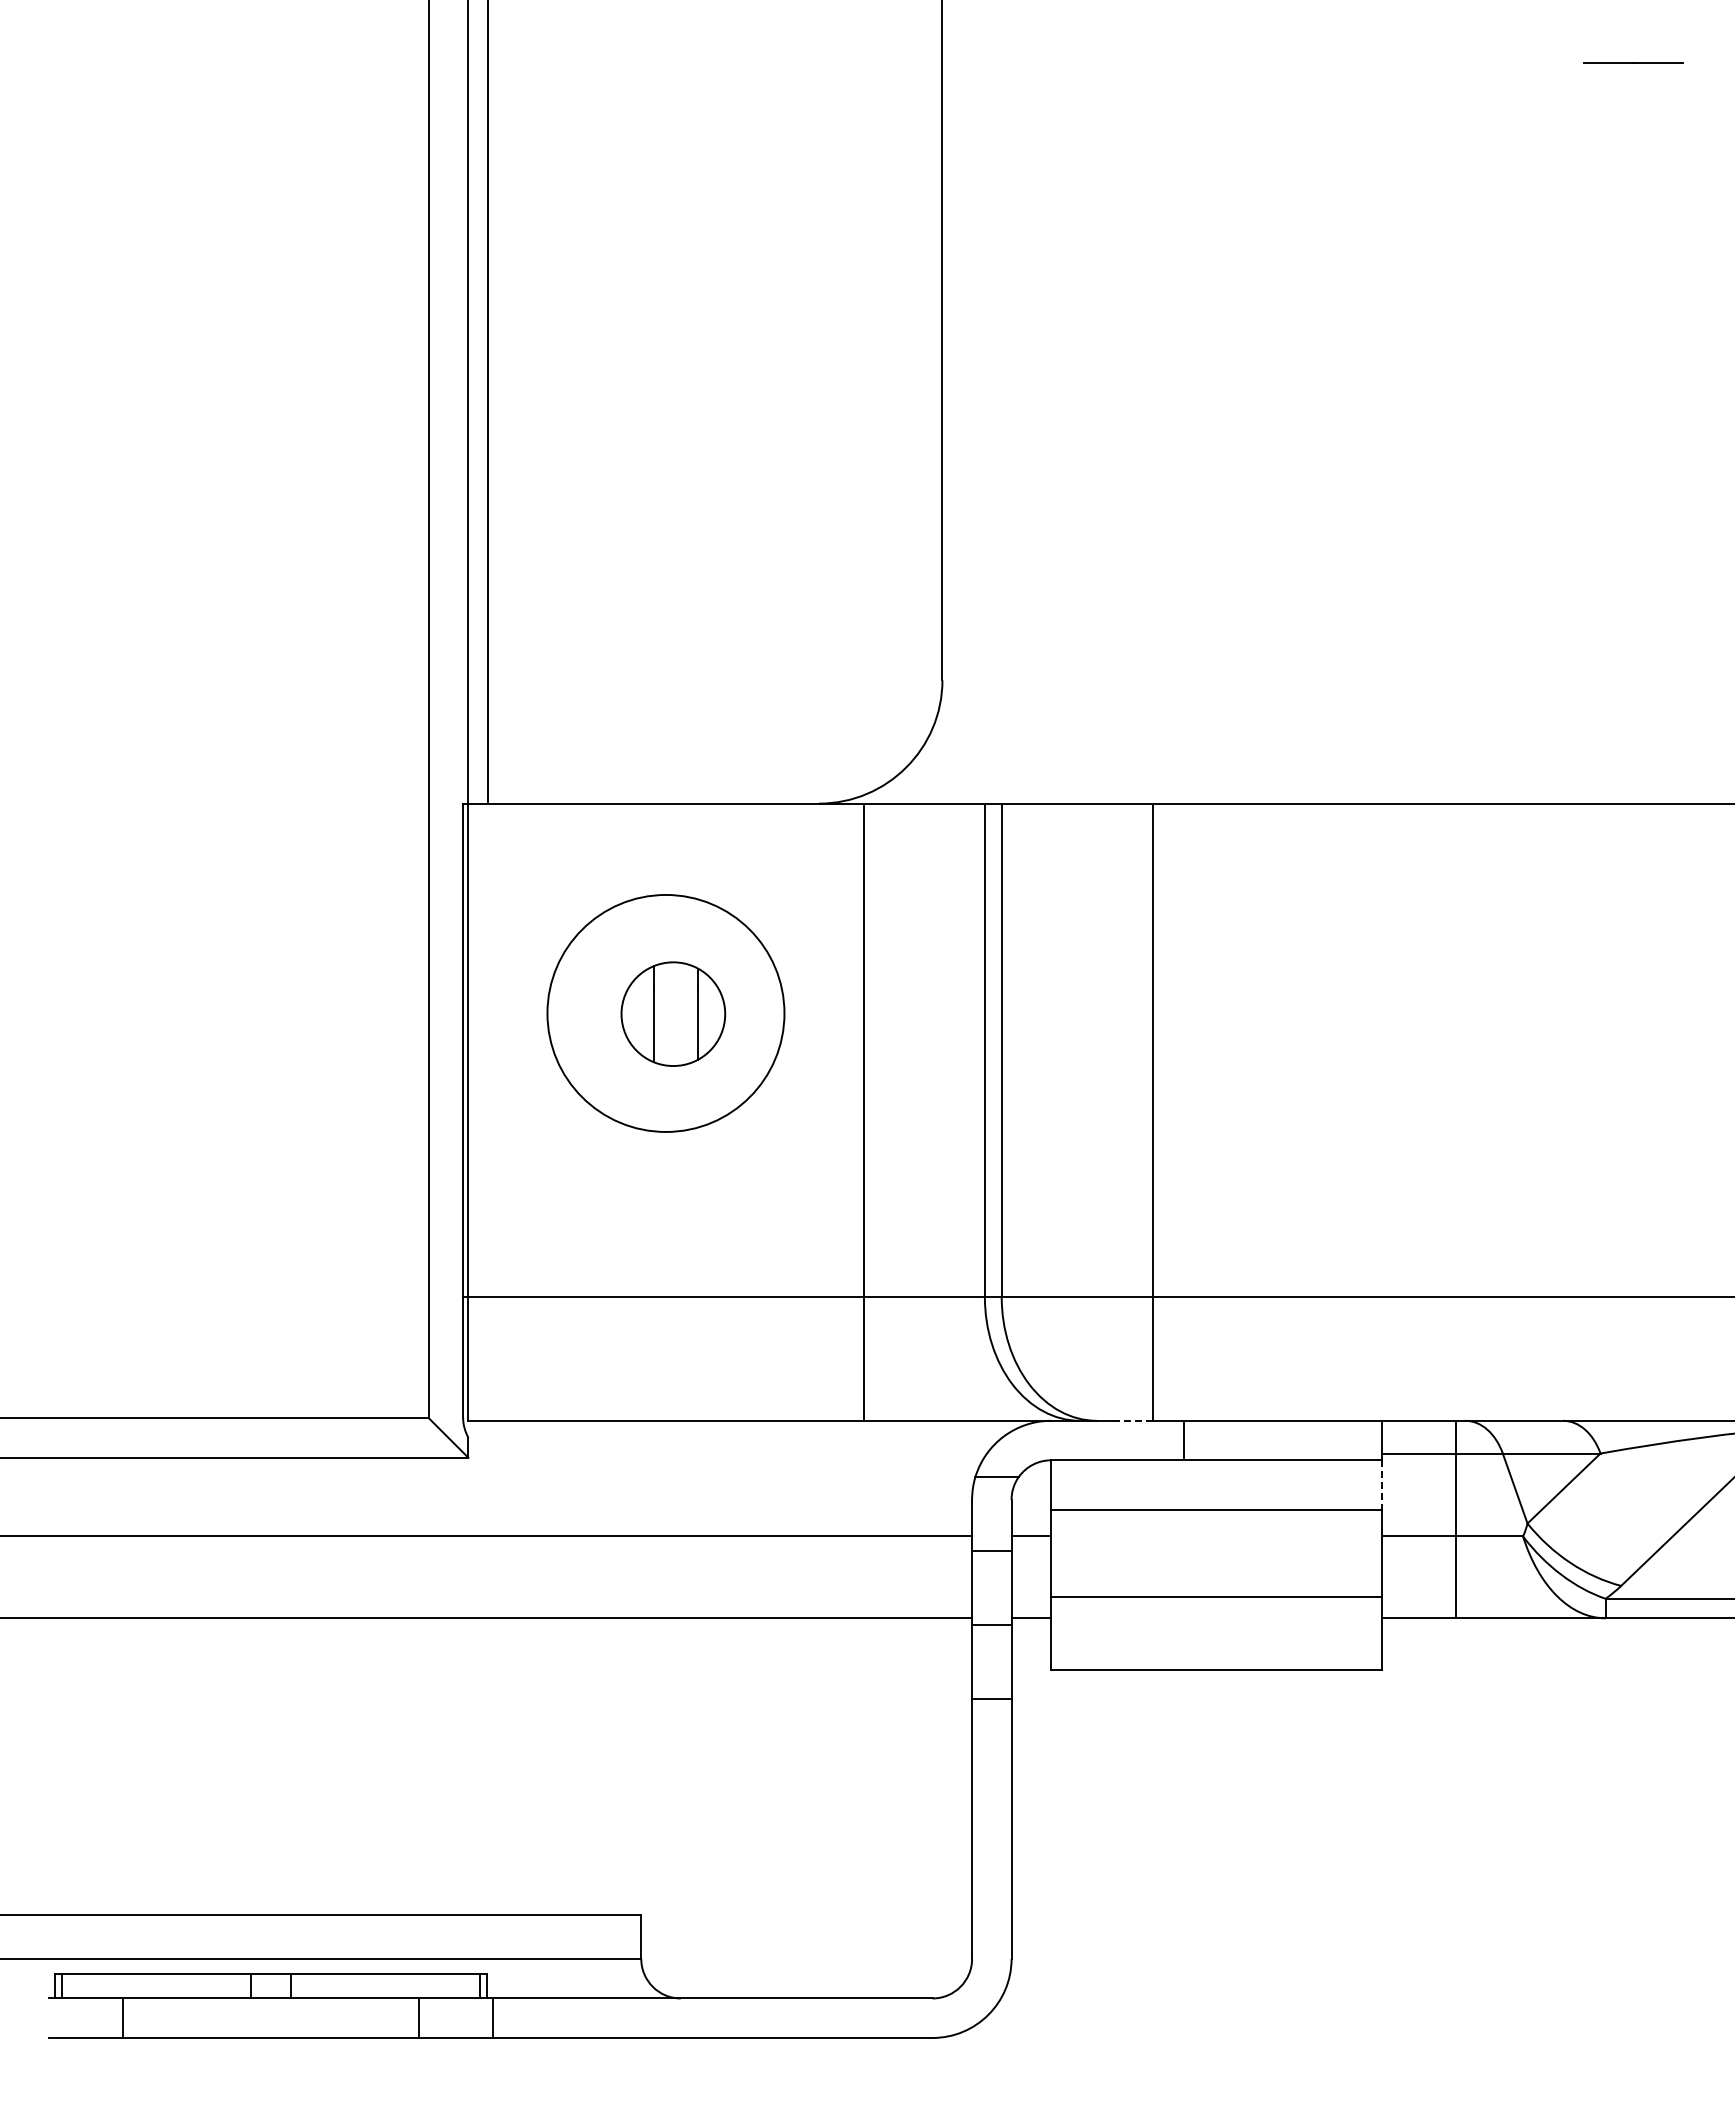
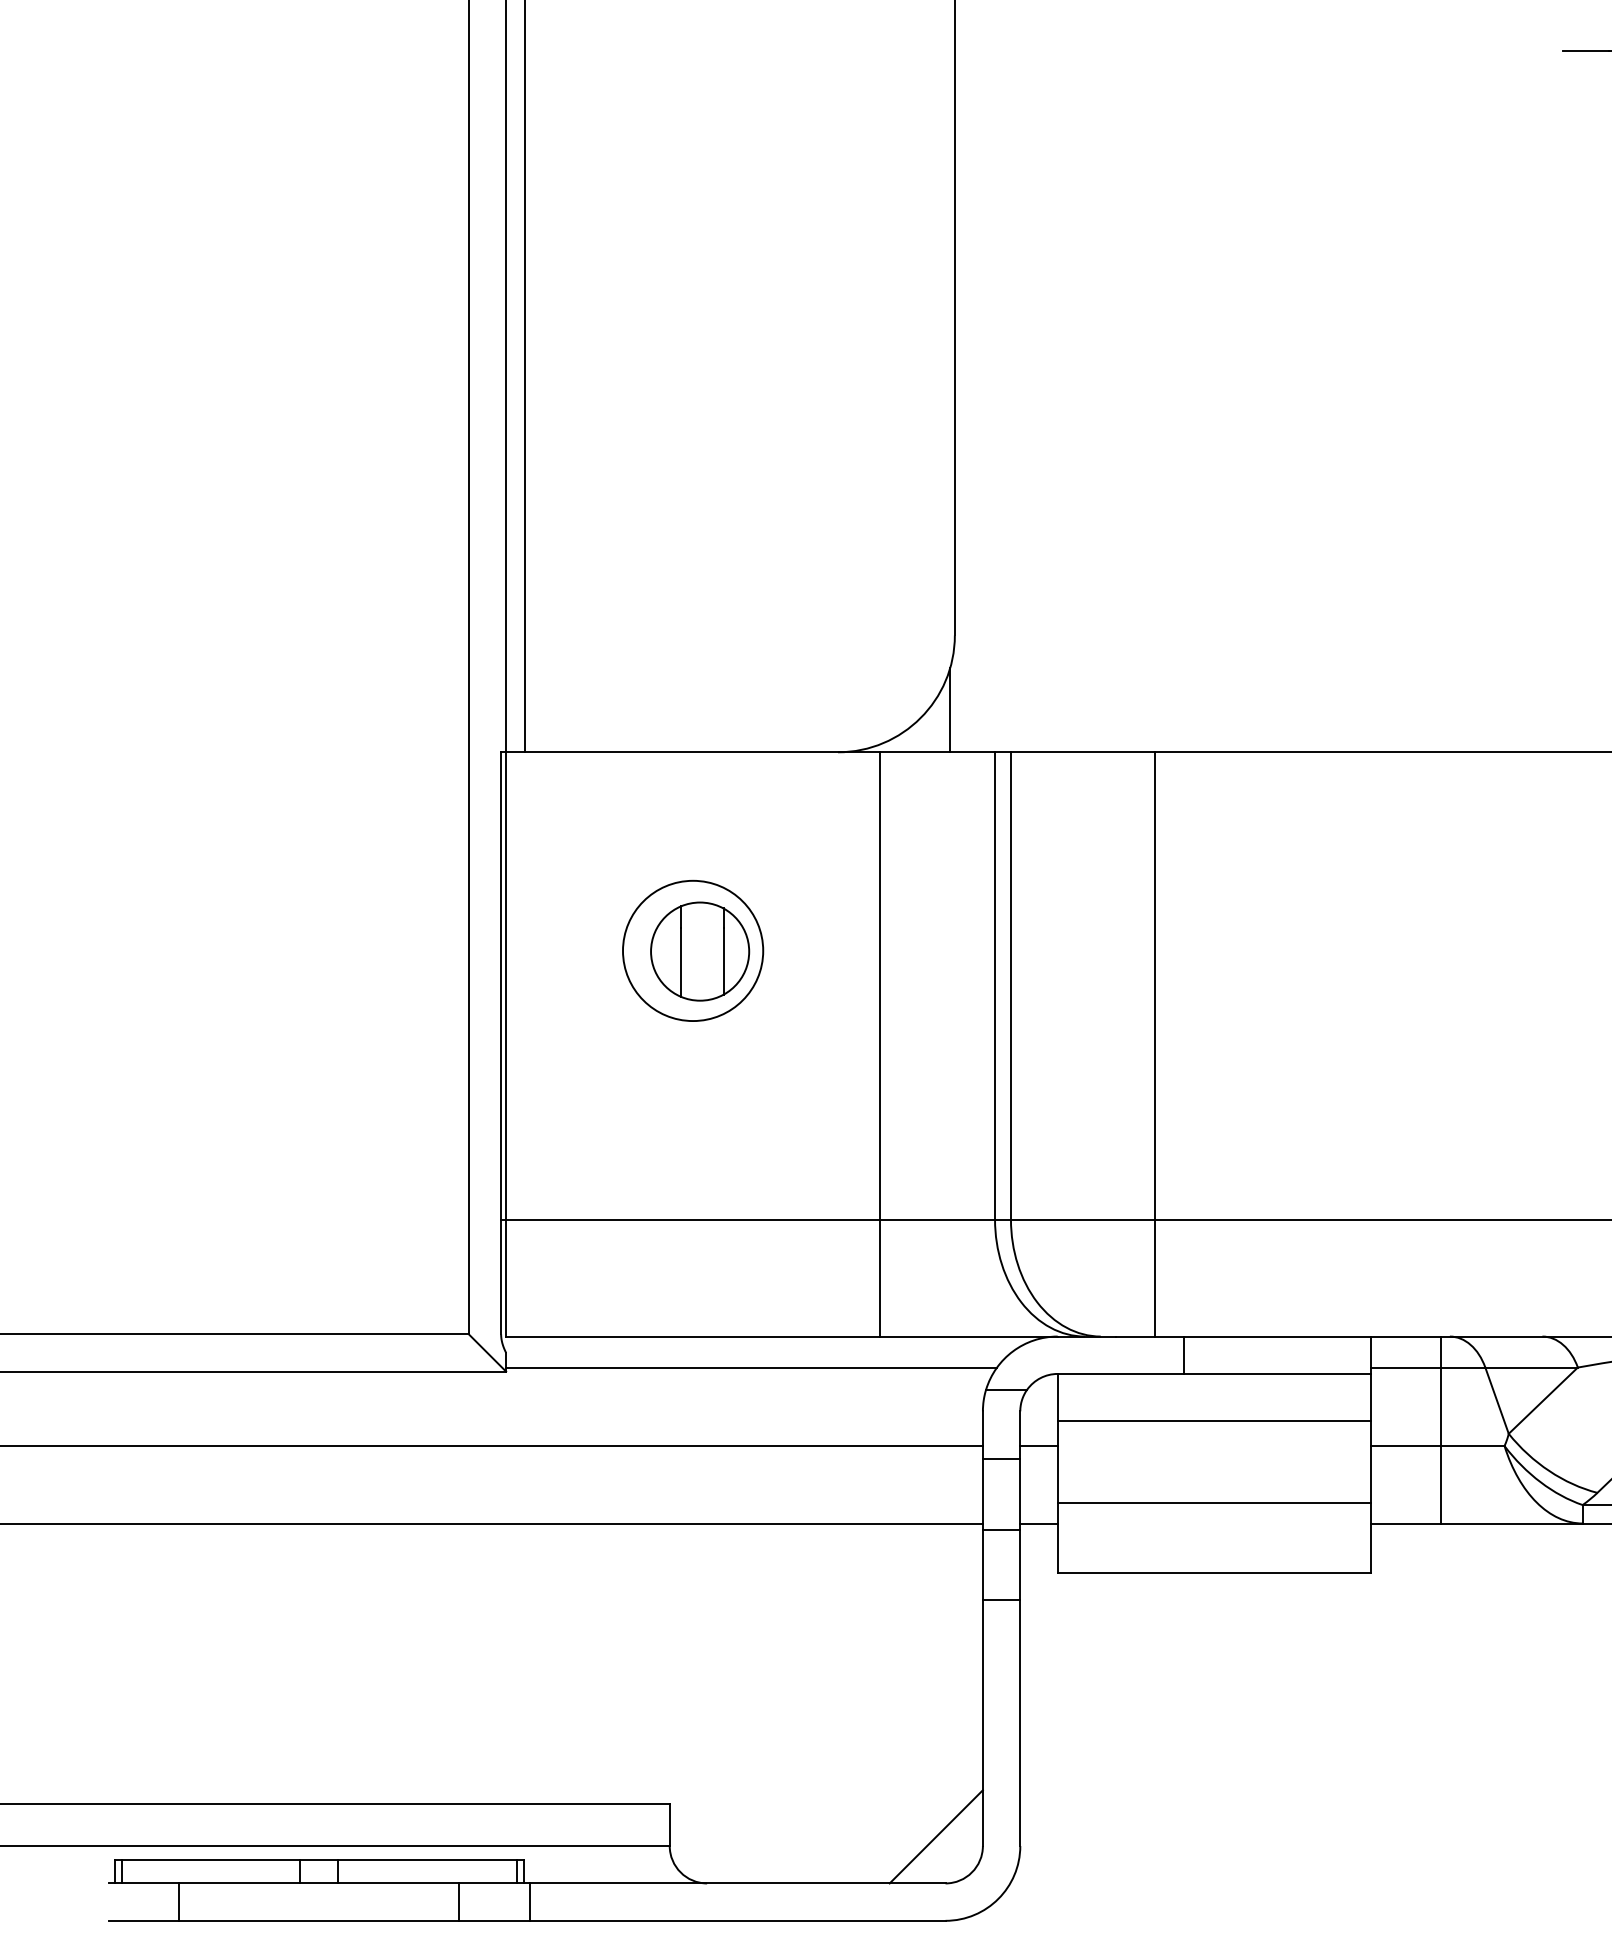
line: (937, 758) -> (950, 709), added
circle: (665, 1013) -> (692, 950), size x0.62
line: (1132, 1420) -> (1134, 1336), dashed -> solid
line: (727, 1453) -> (751, 1367), added
line: (1381, 1485) -> (1370, 1397), dashed -> solid
line: (922, 1949) -> (935, 1837), added

